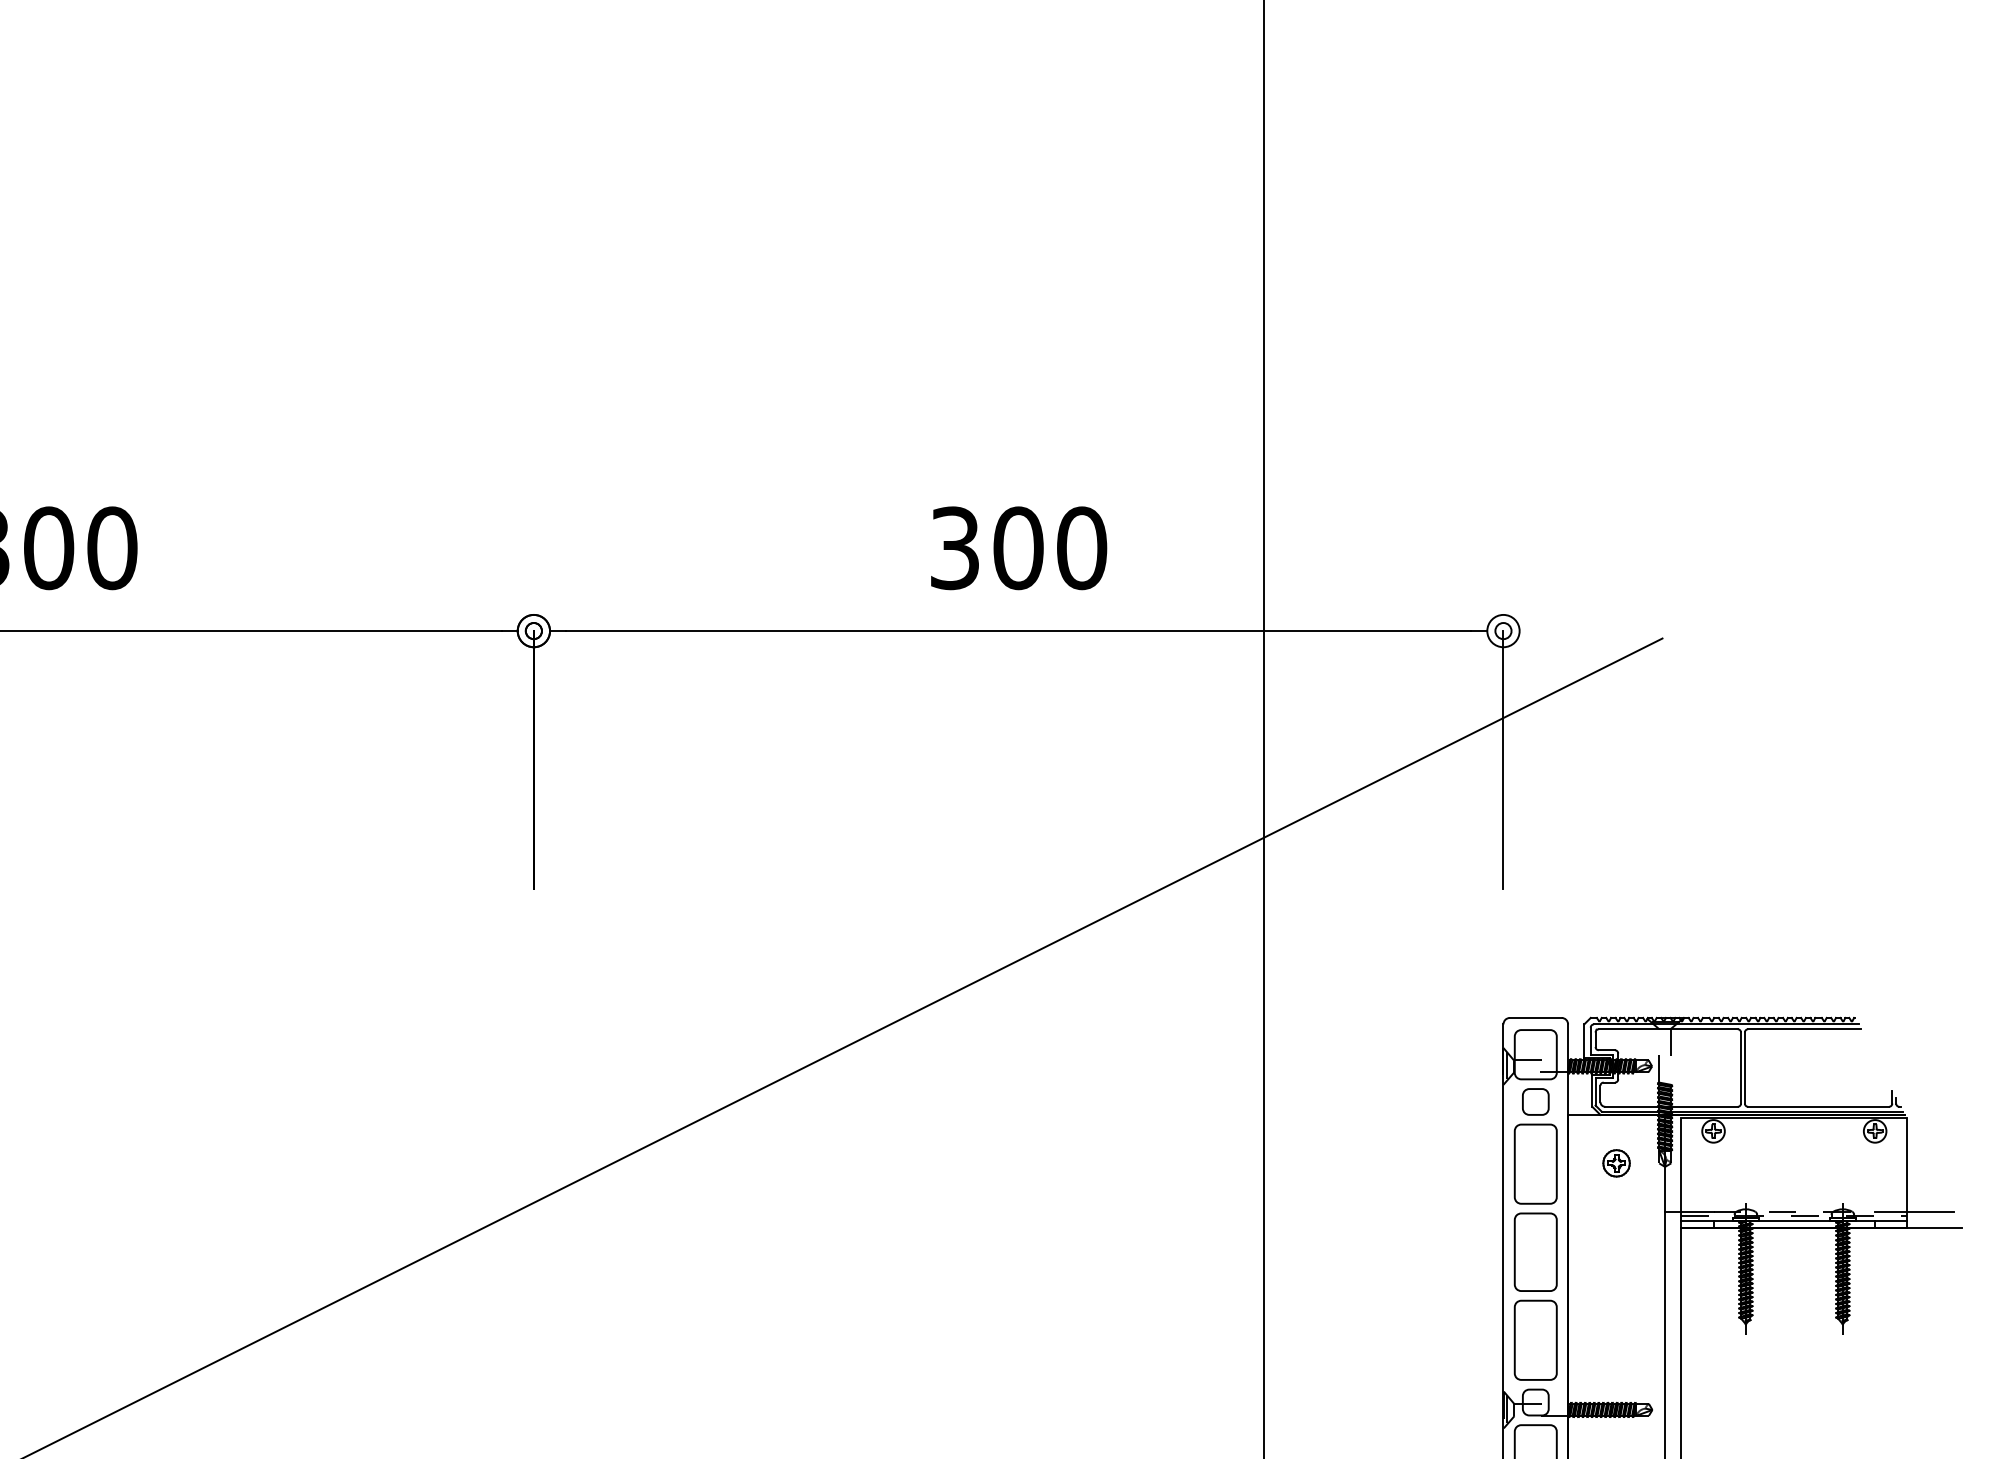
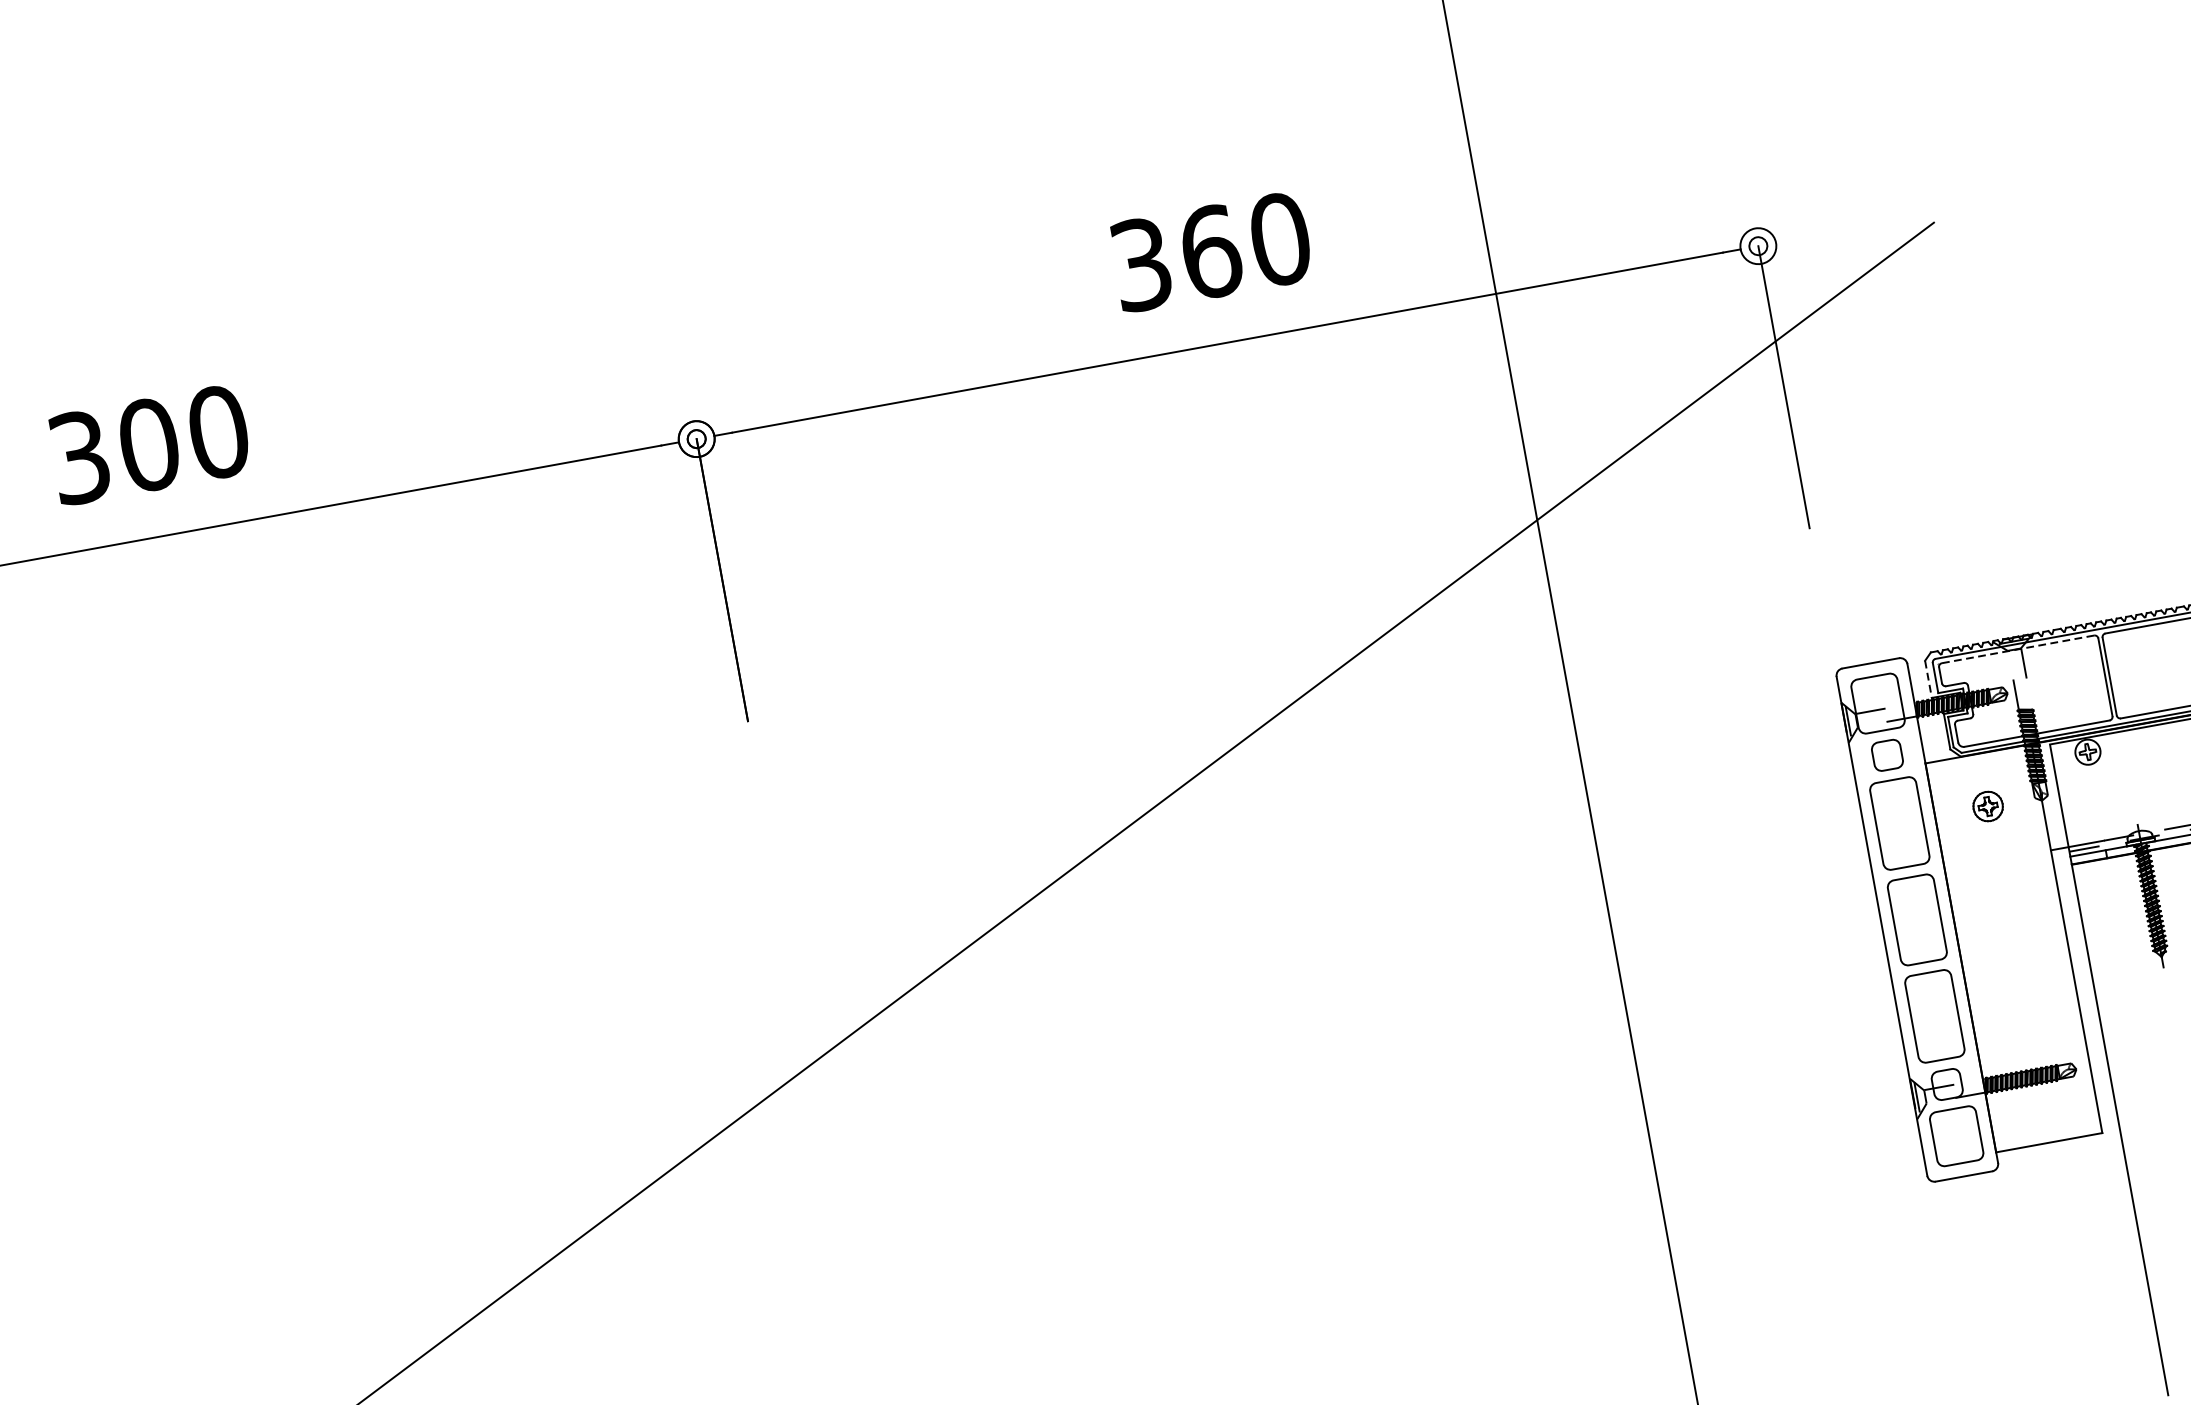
text: (1018, 548) -> (1210, 252), 300 -> 360
line: (1668, 1029) -> (2018, 649), solid -> dashed
line: (1584, 1041) -> (1928, 679), solid -> dashed

